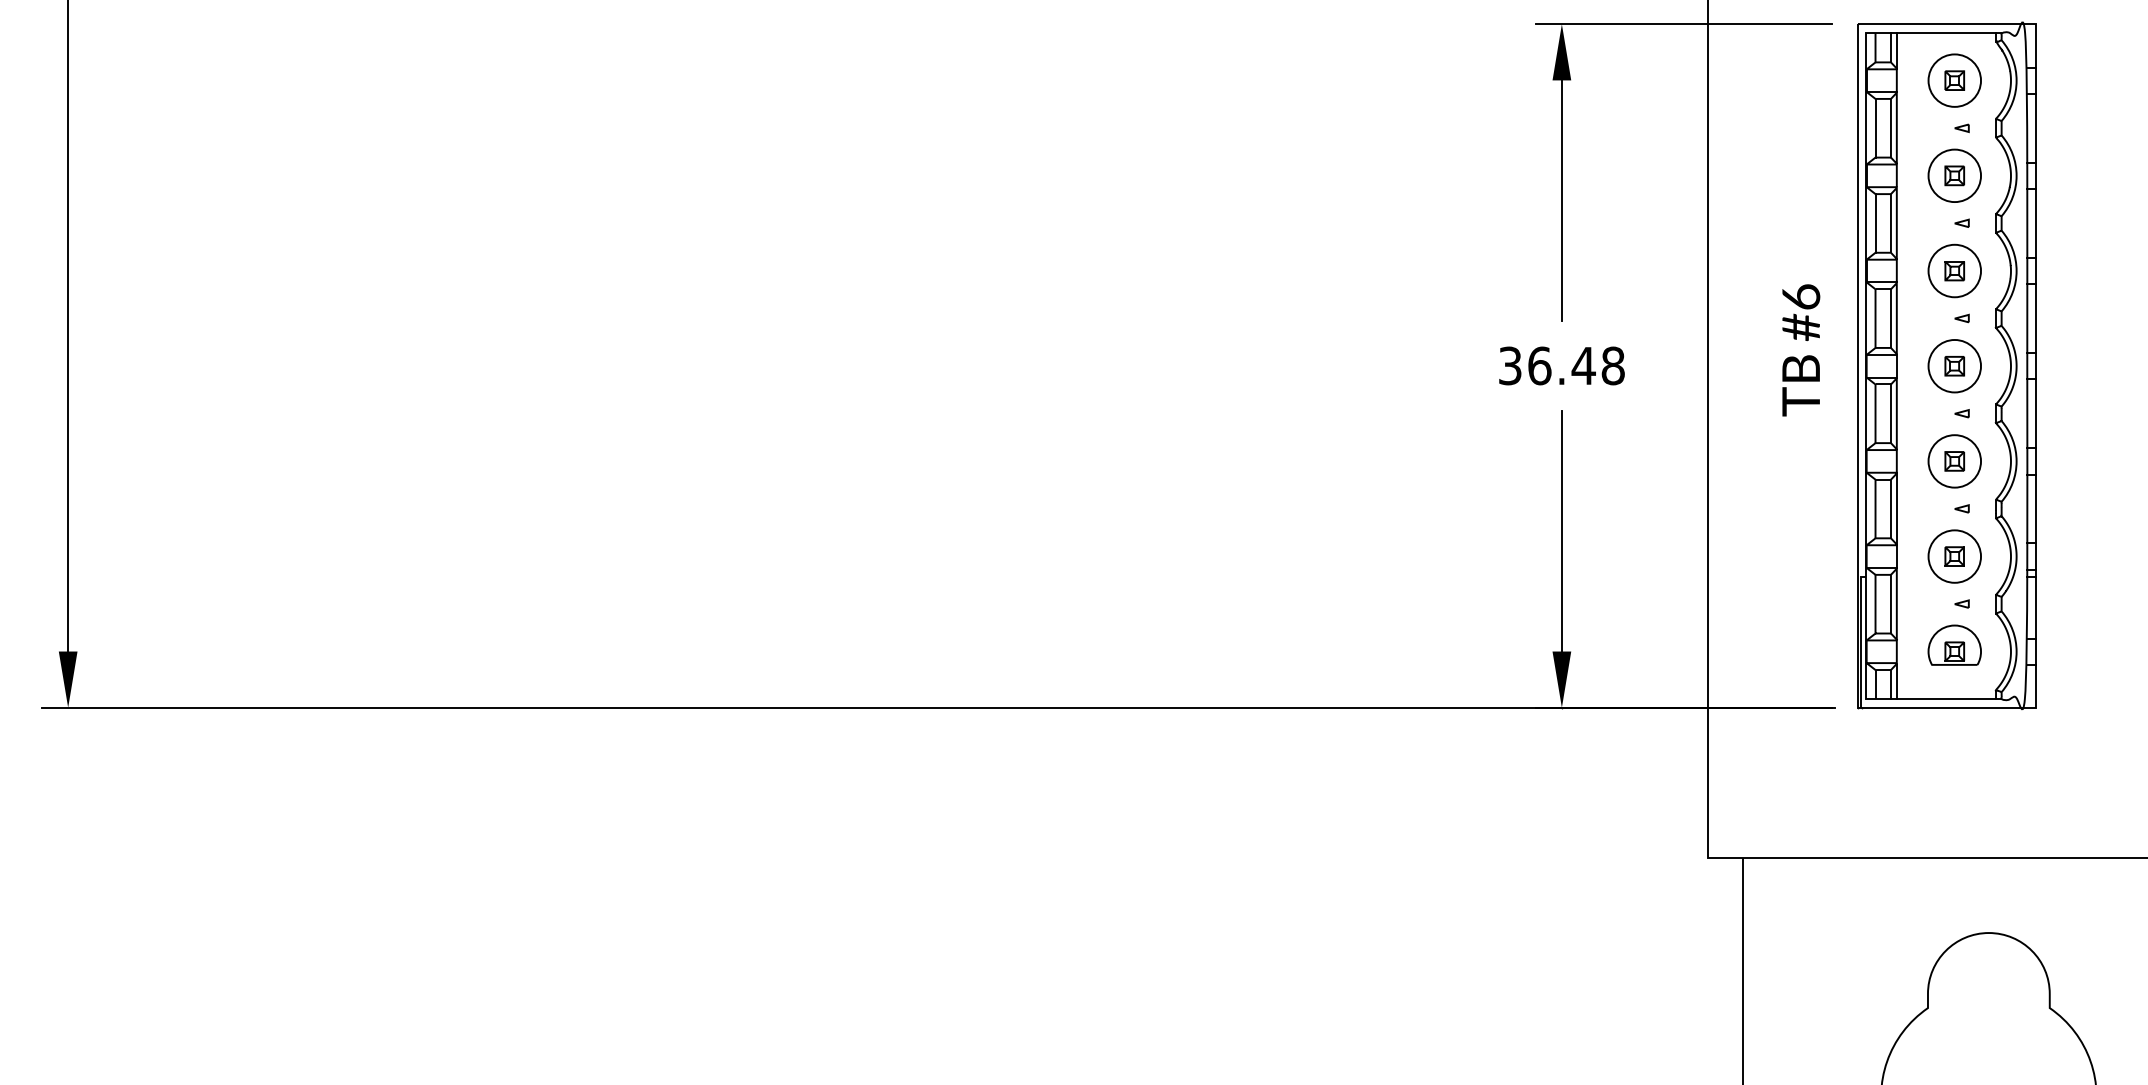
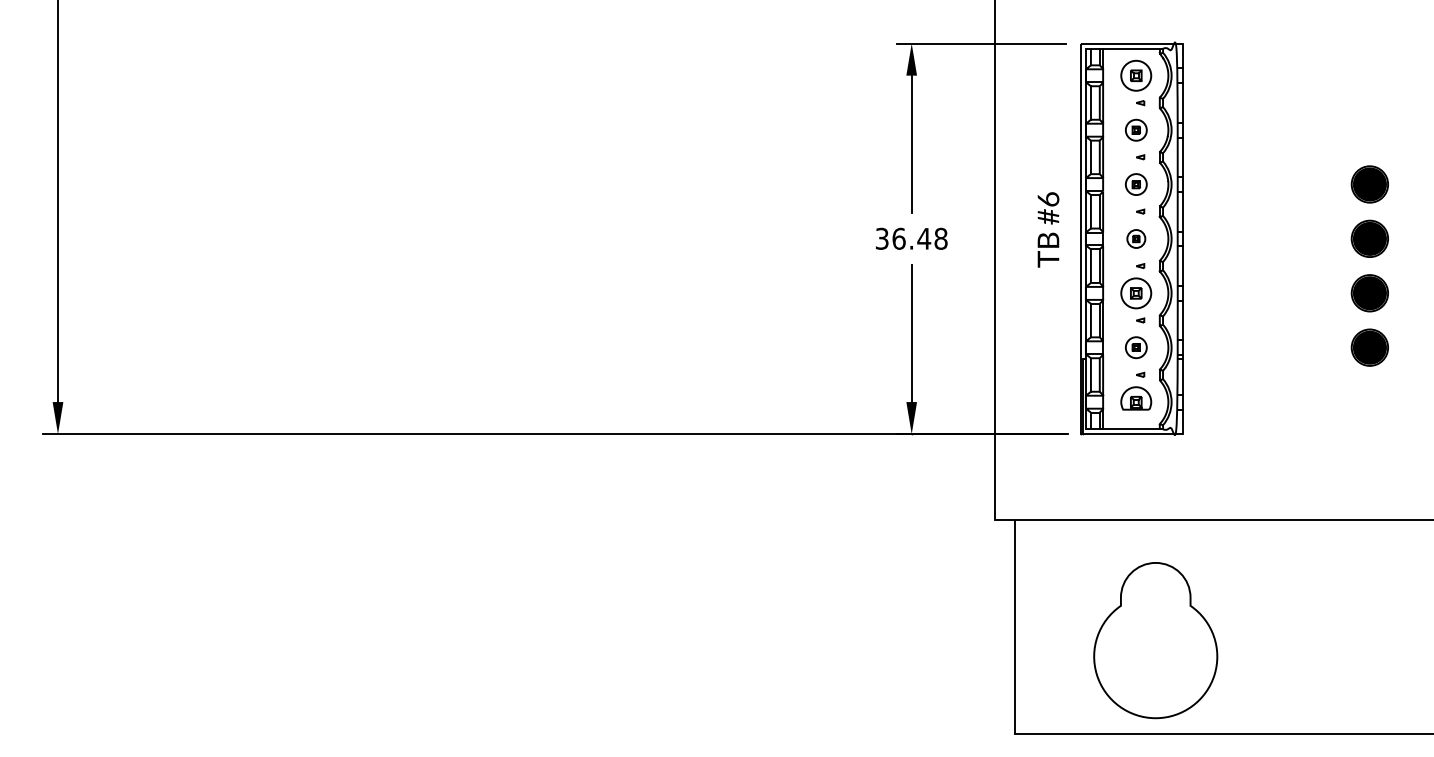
part: (1955, 176) -> (1136, 130), size x0.7
part: (1955, 270) -> (1136, 184), size x0.7
part: (1955, 365) -> (1136, 238), size x0.6
part: (1955, 556) -> (1136, 347), size x0.7

